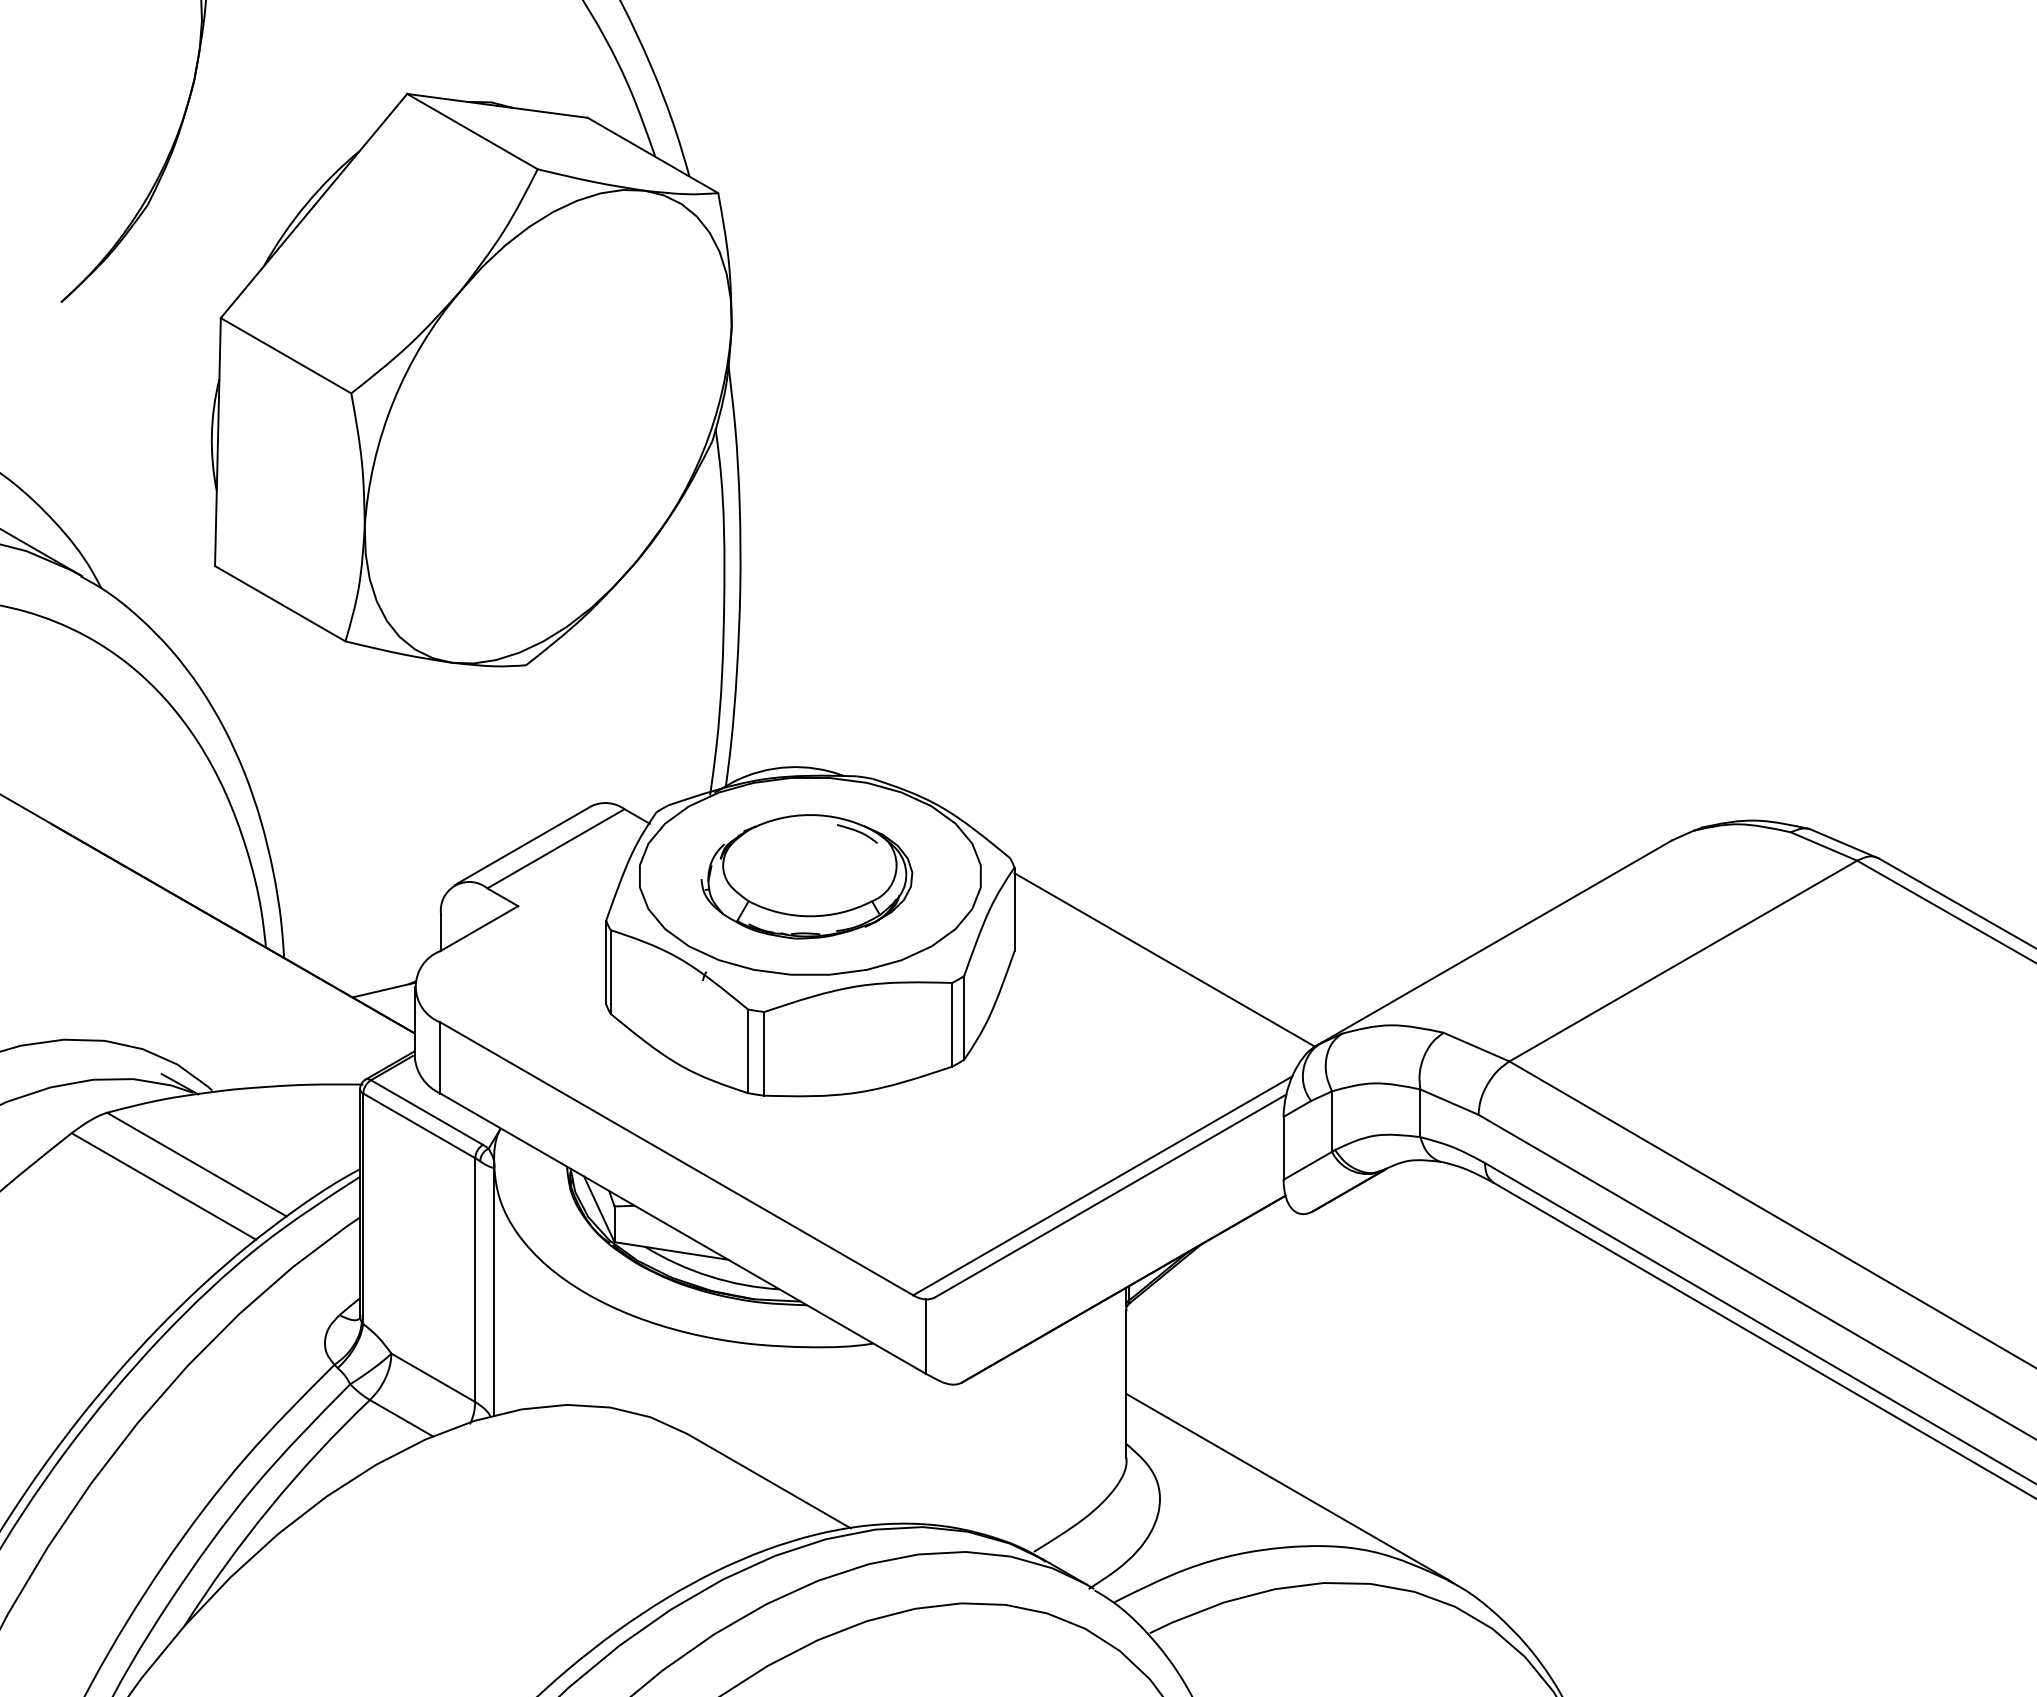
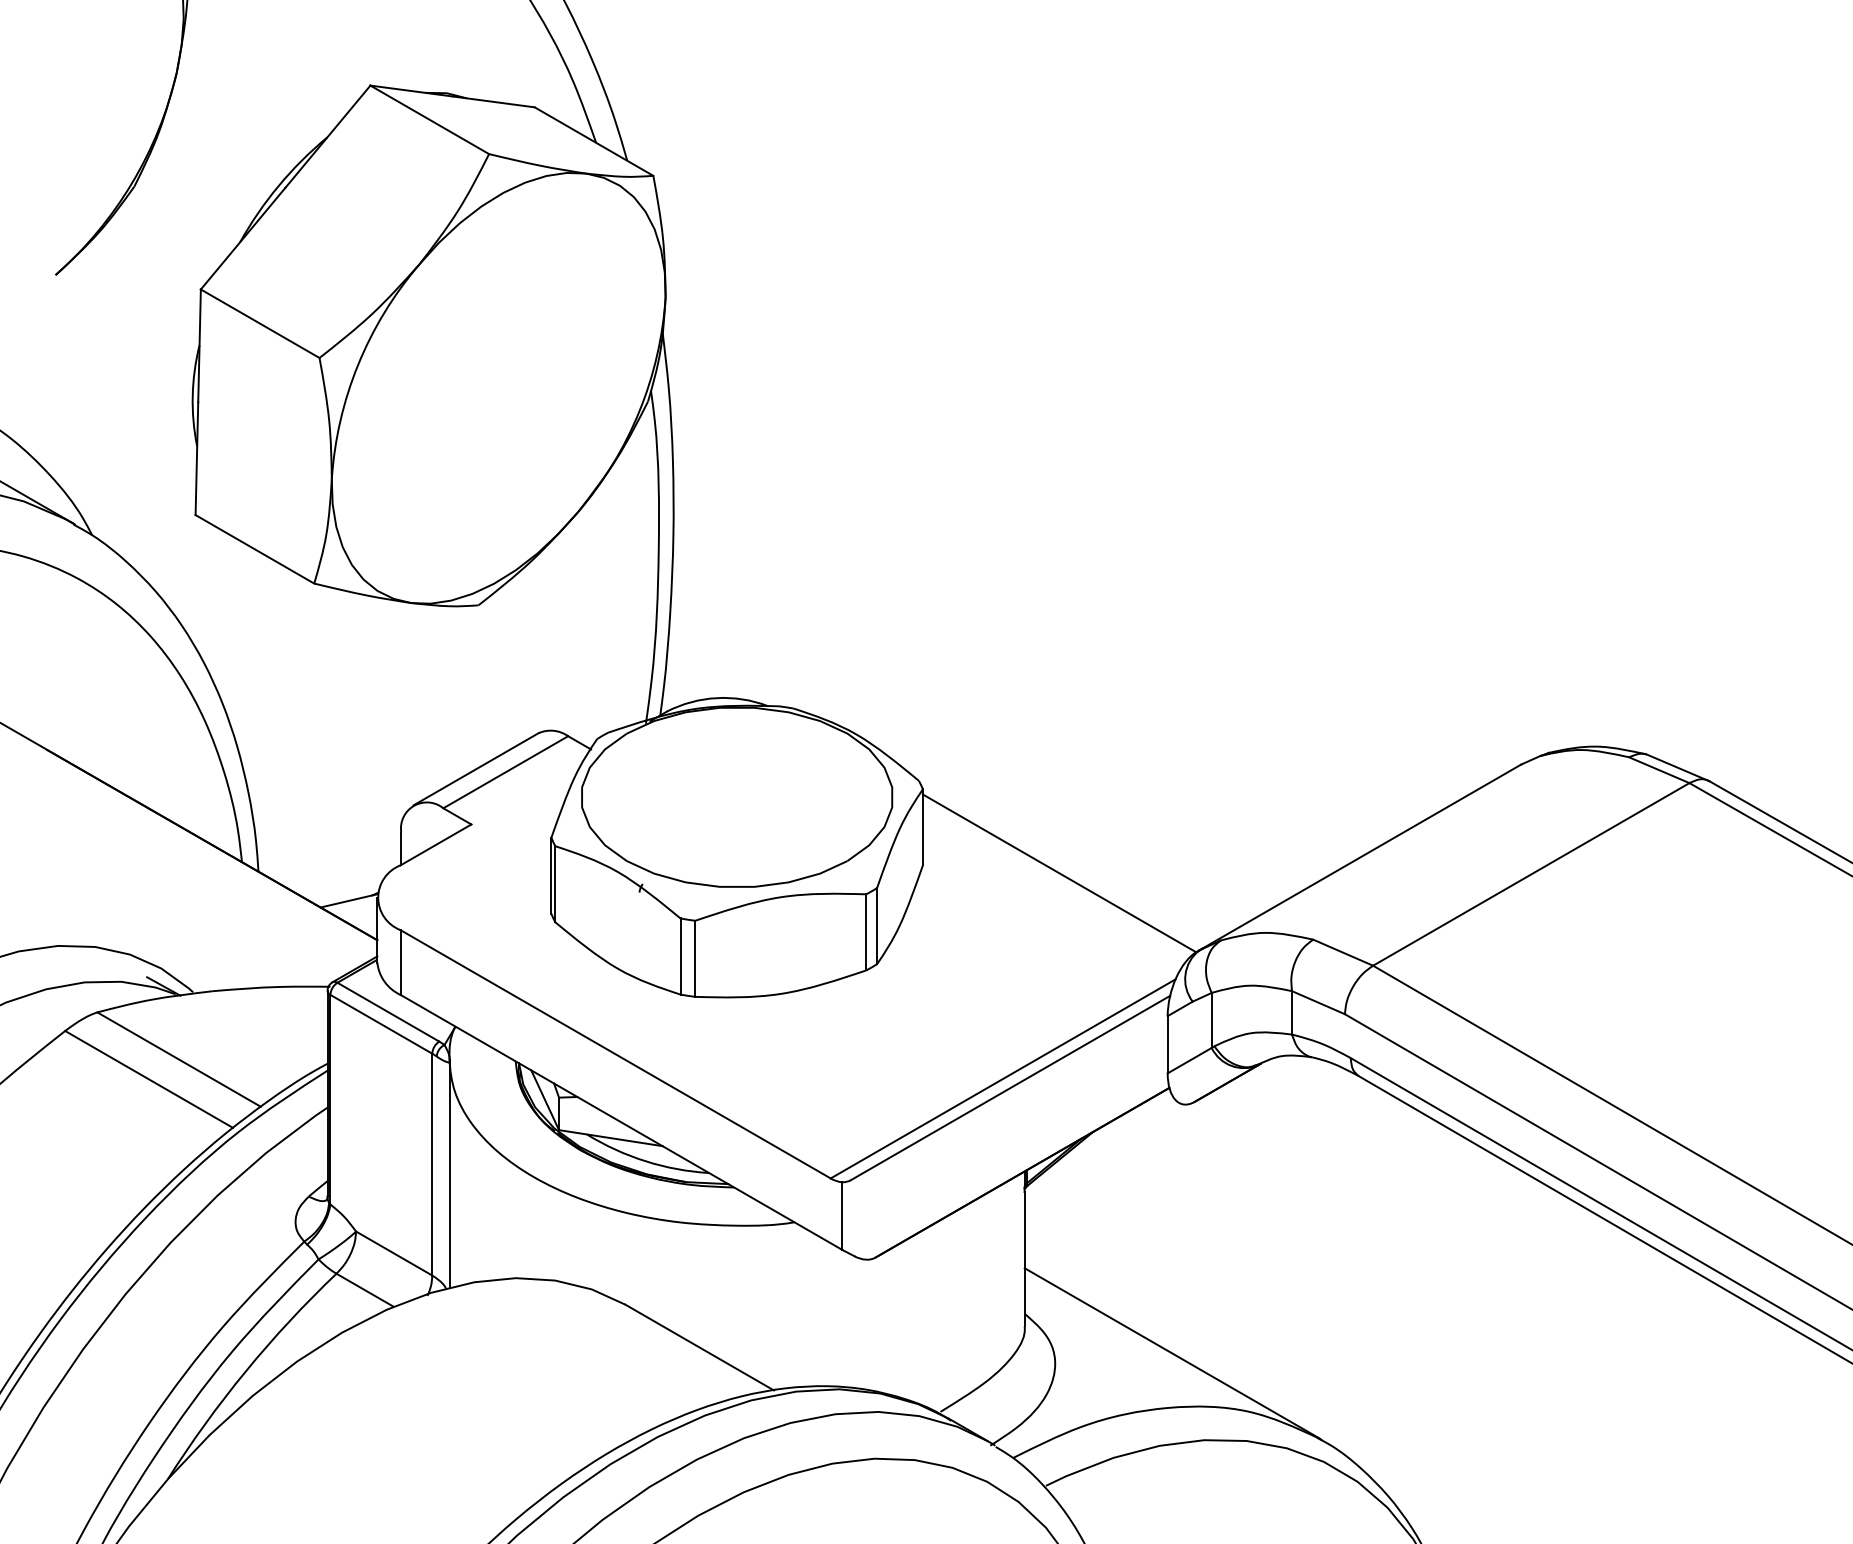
part: (806, 876) -> (733, 797), removed

